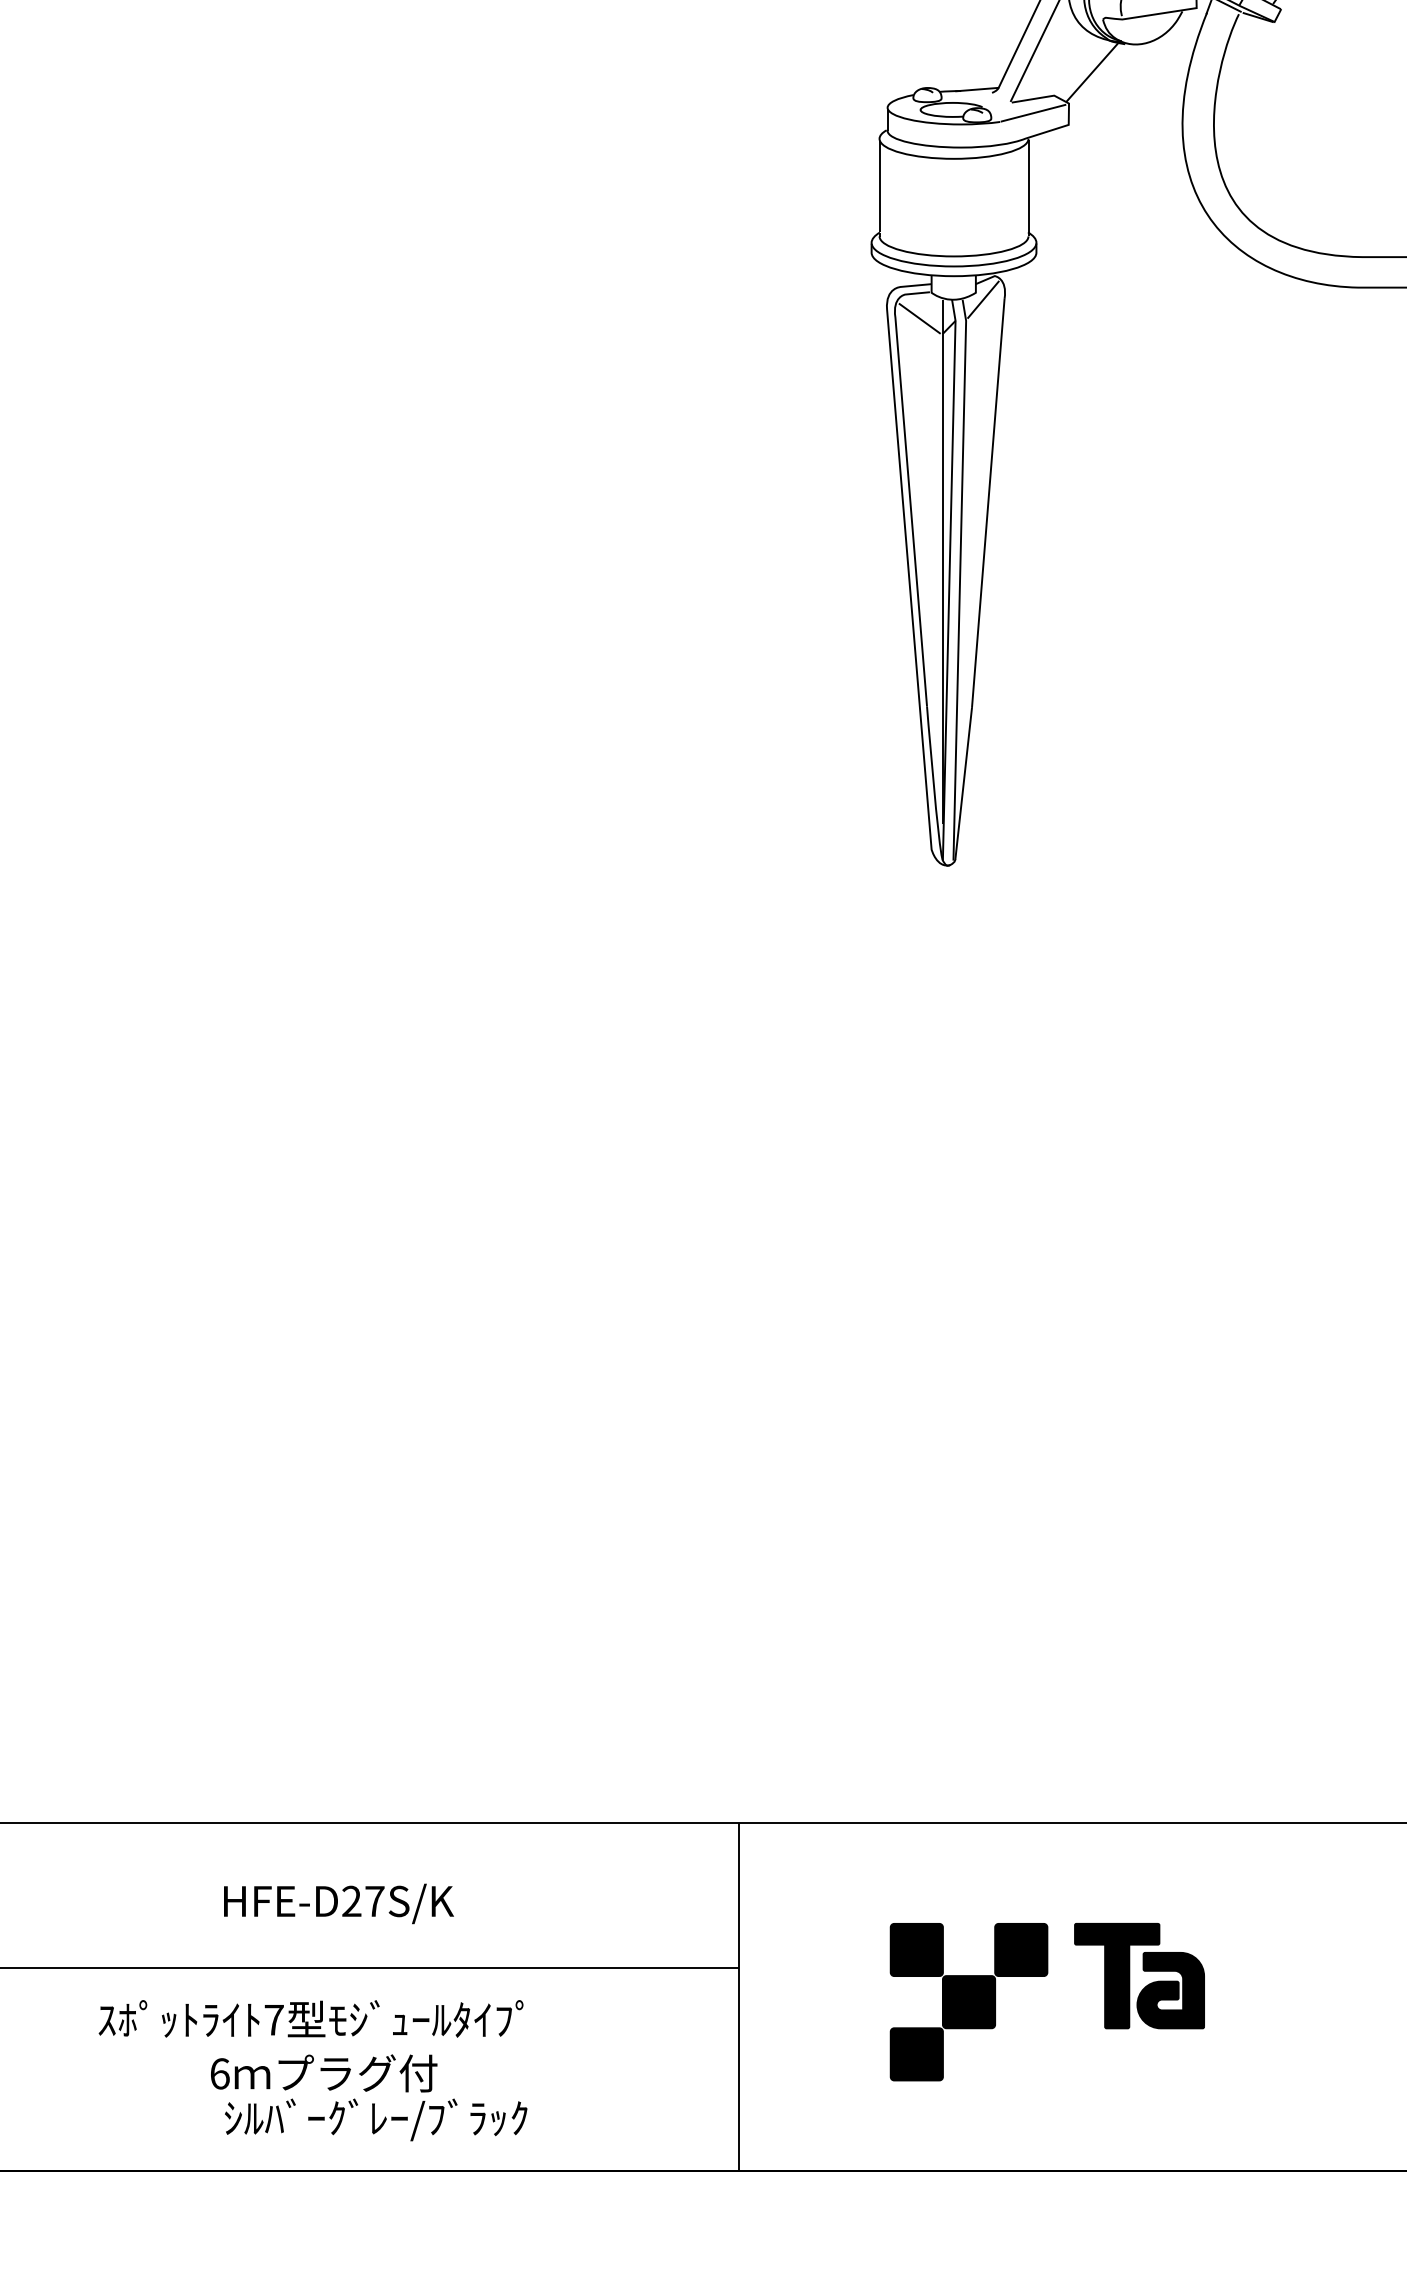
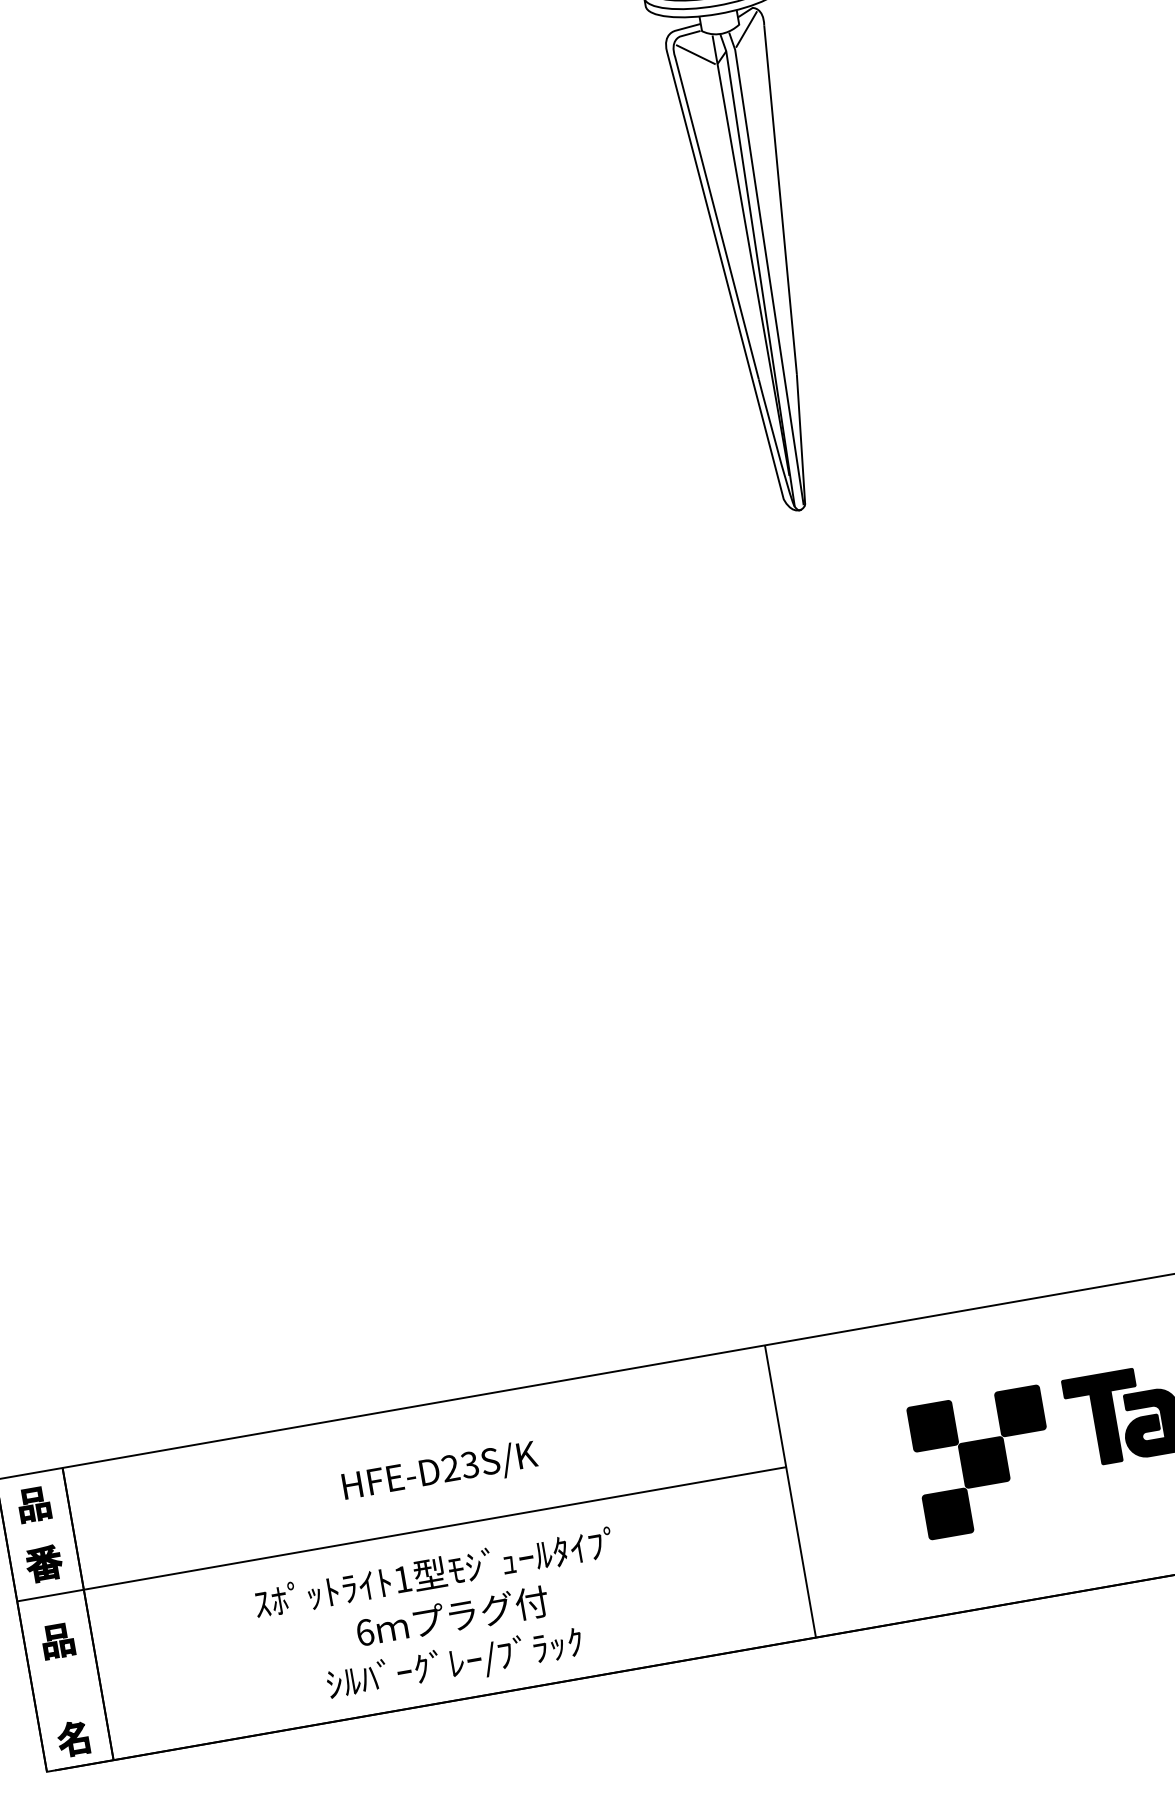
text: (374, 1901) -> (469, 1465), HFE-D27S/K -> HFE-D23S/K
text: (273, 2020) -> (402, 1579), 7 -> 1
text: (376, 2119) -> (455, 1664), moved

